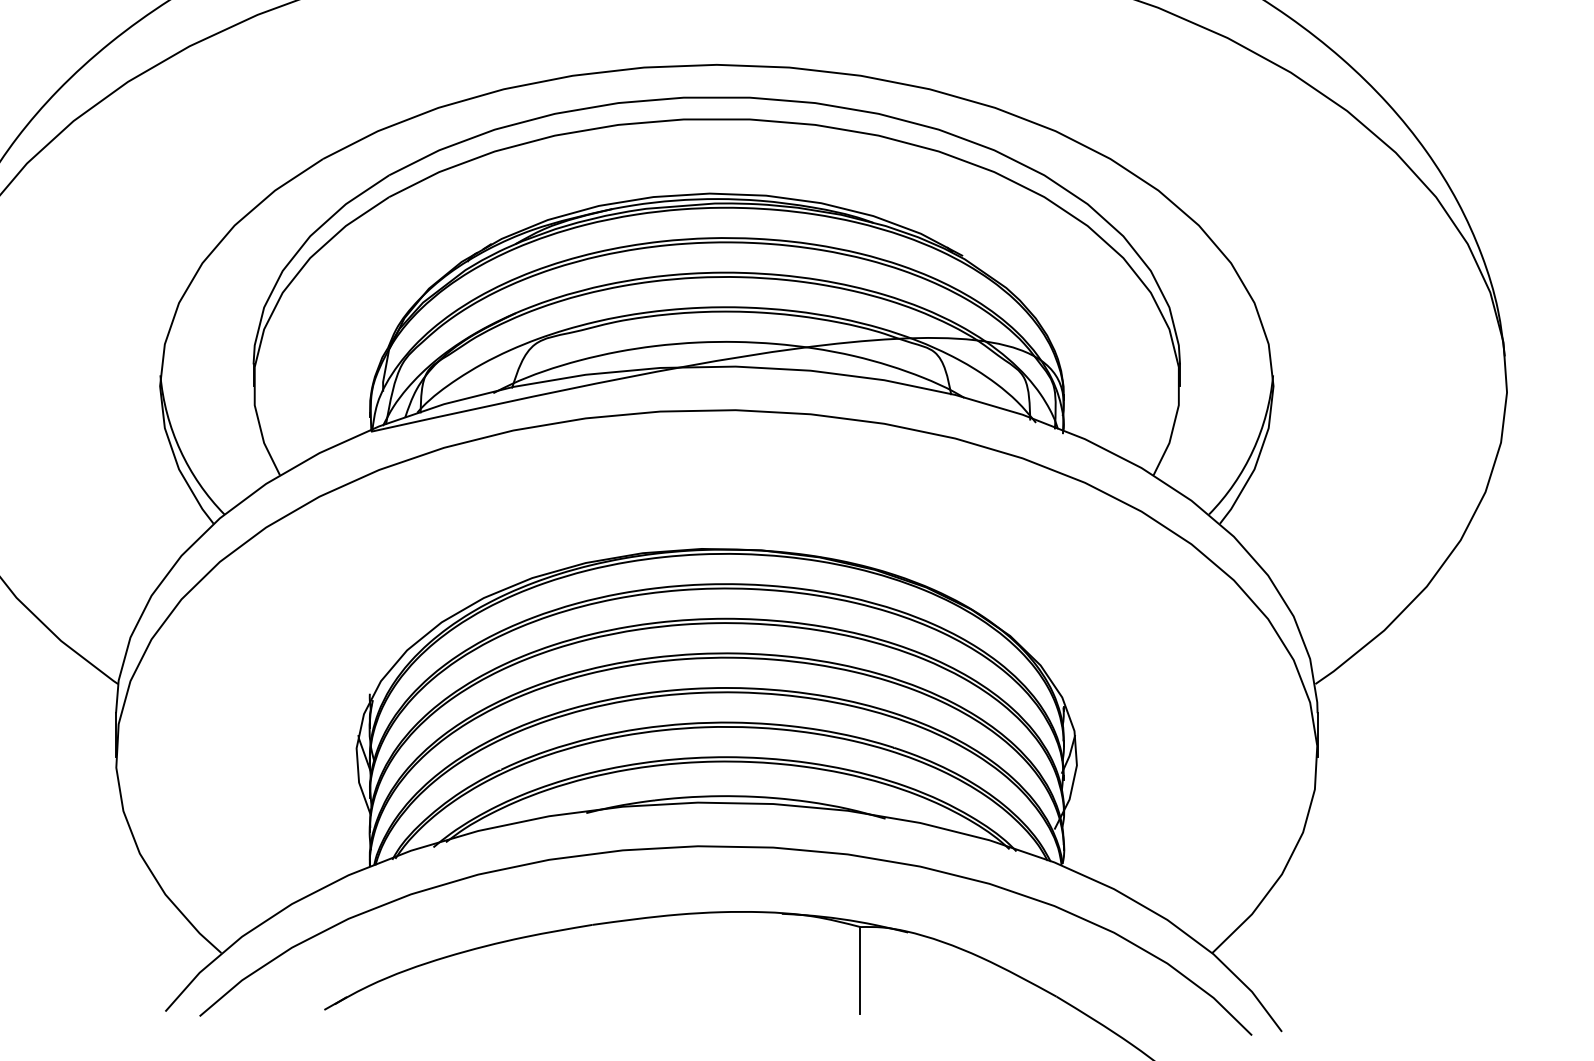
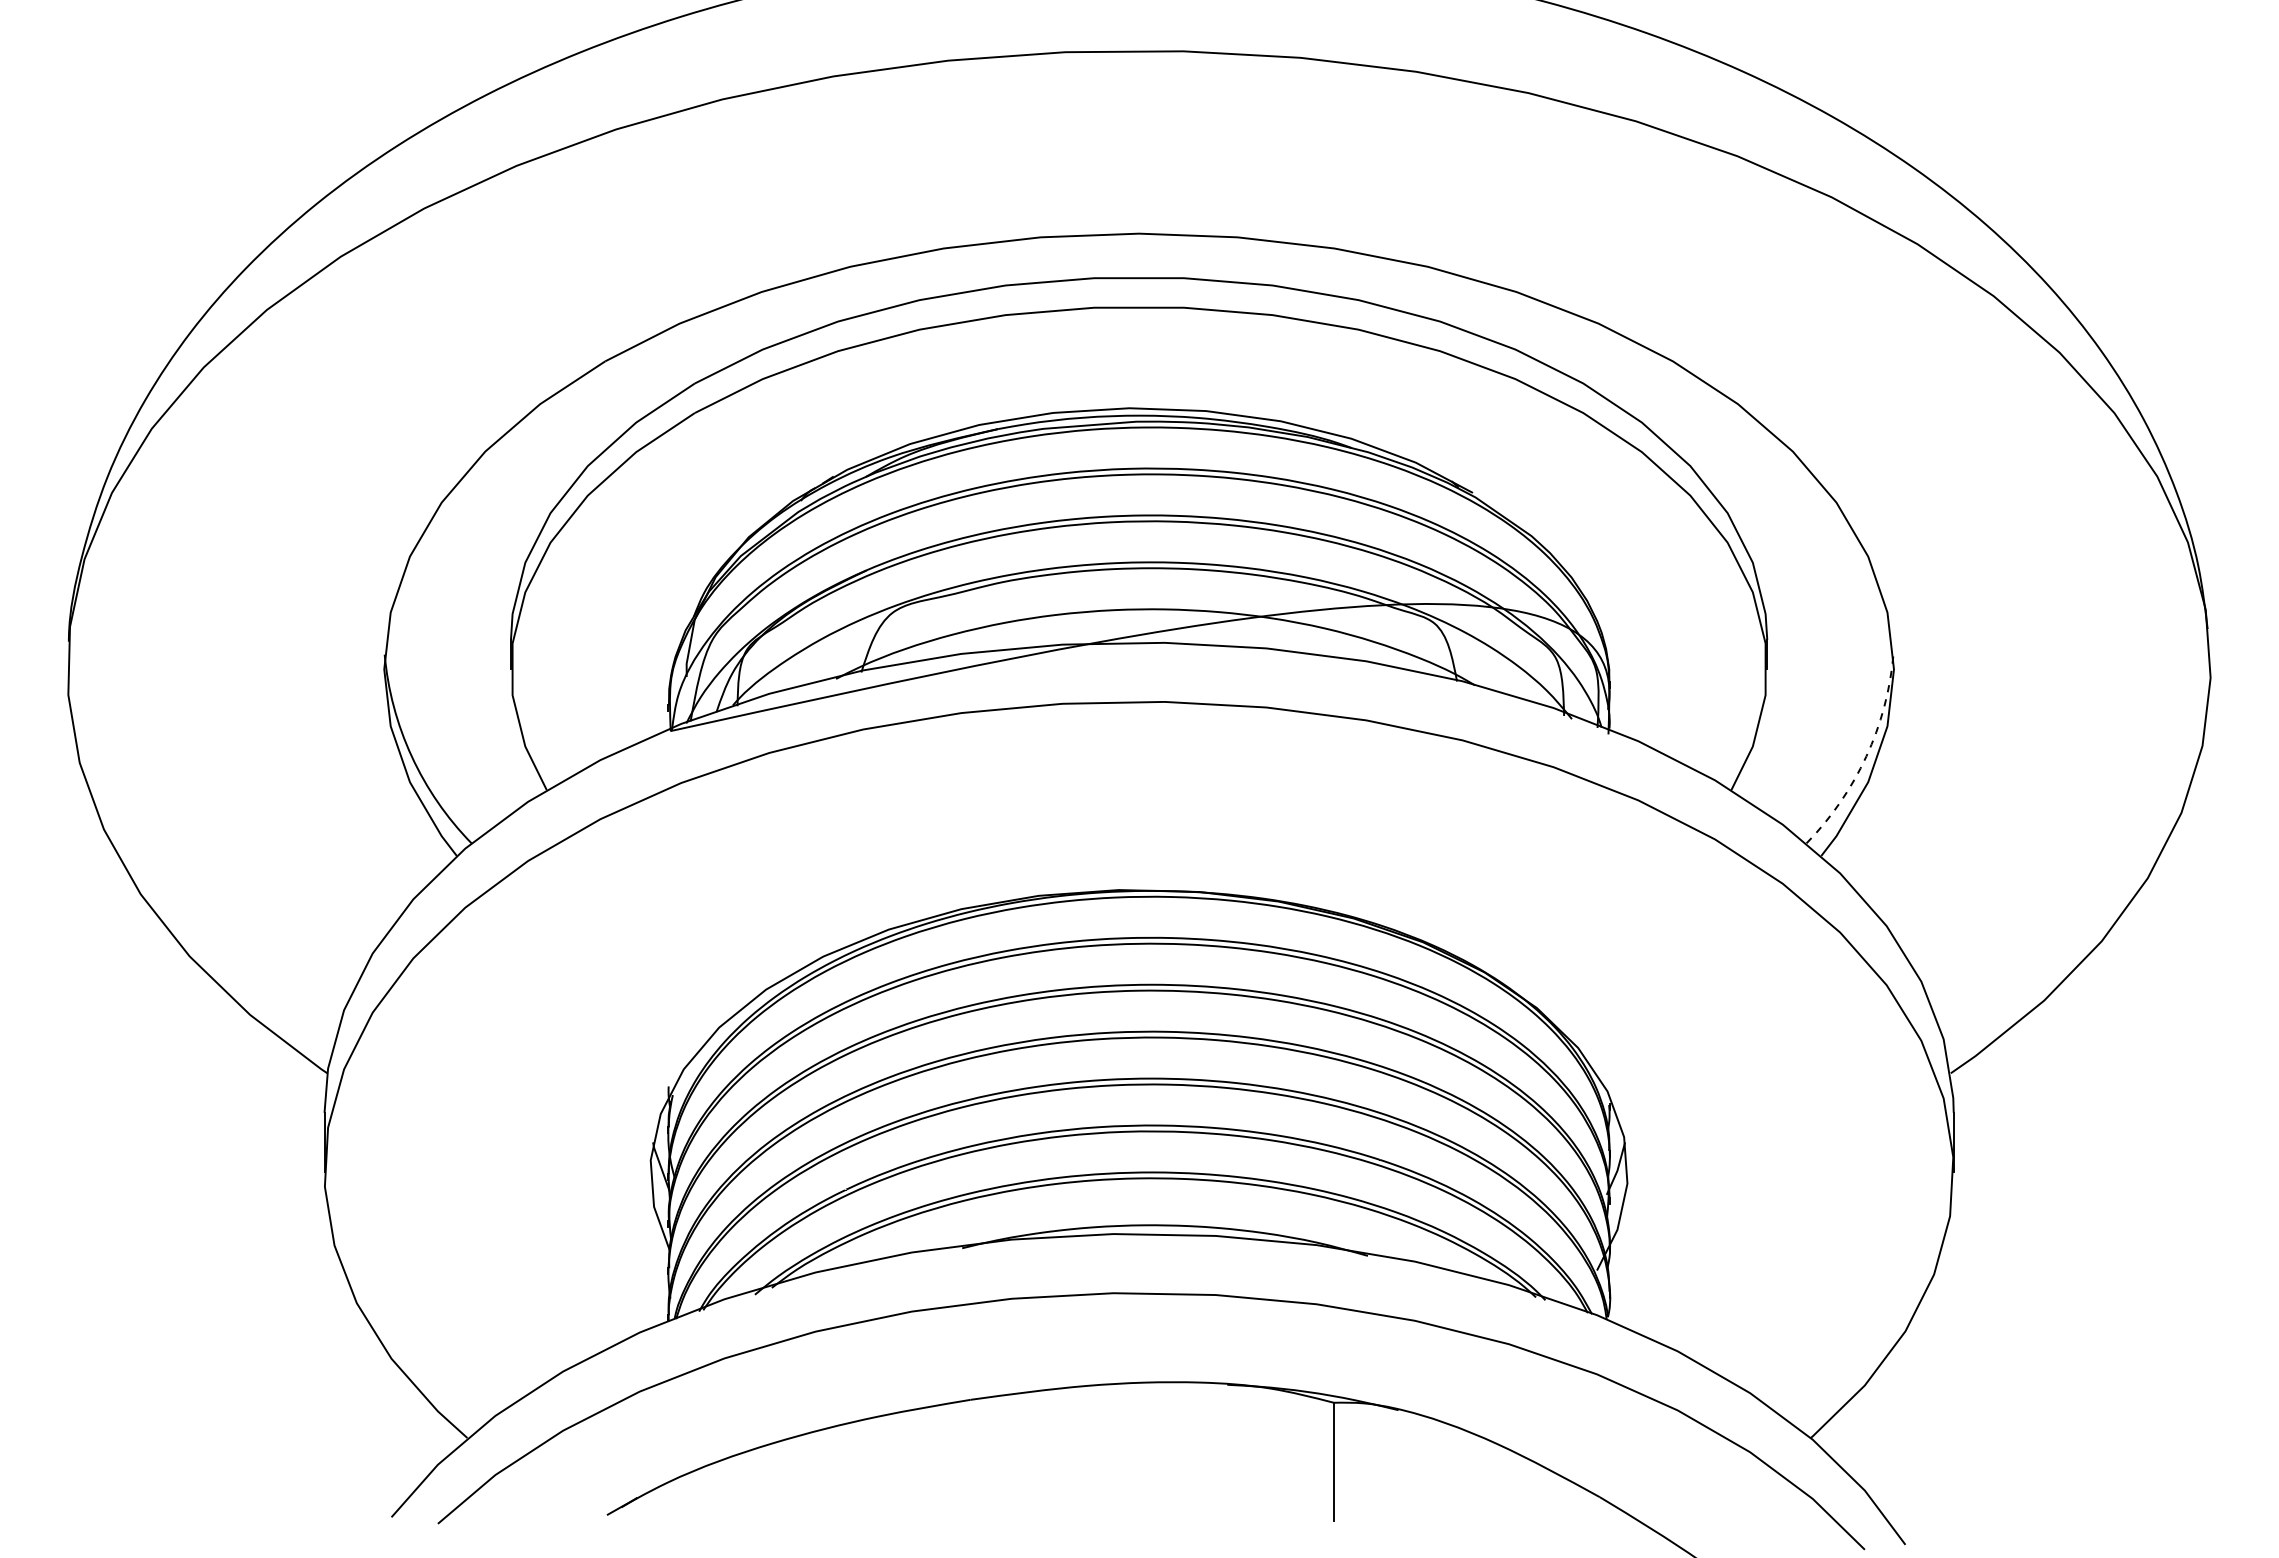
arc: (1253, 450) -> (1866, 756), solid -> dashed

